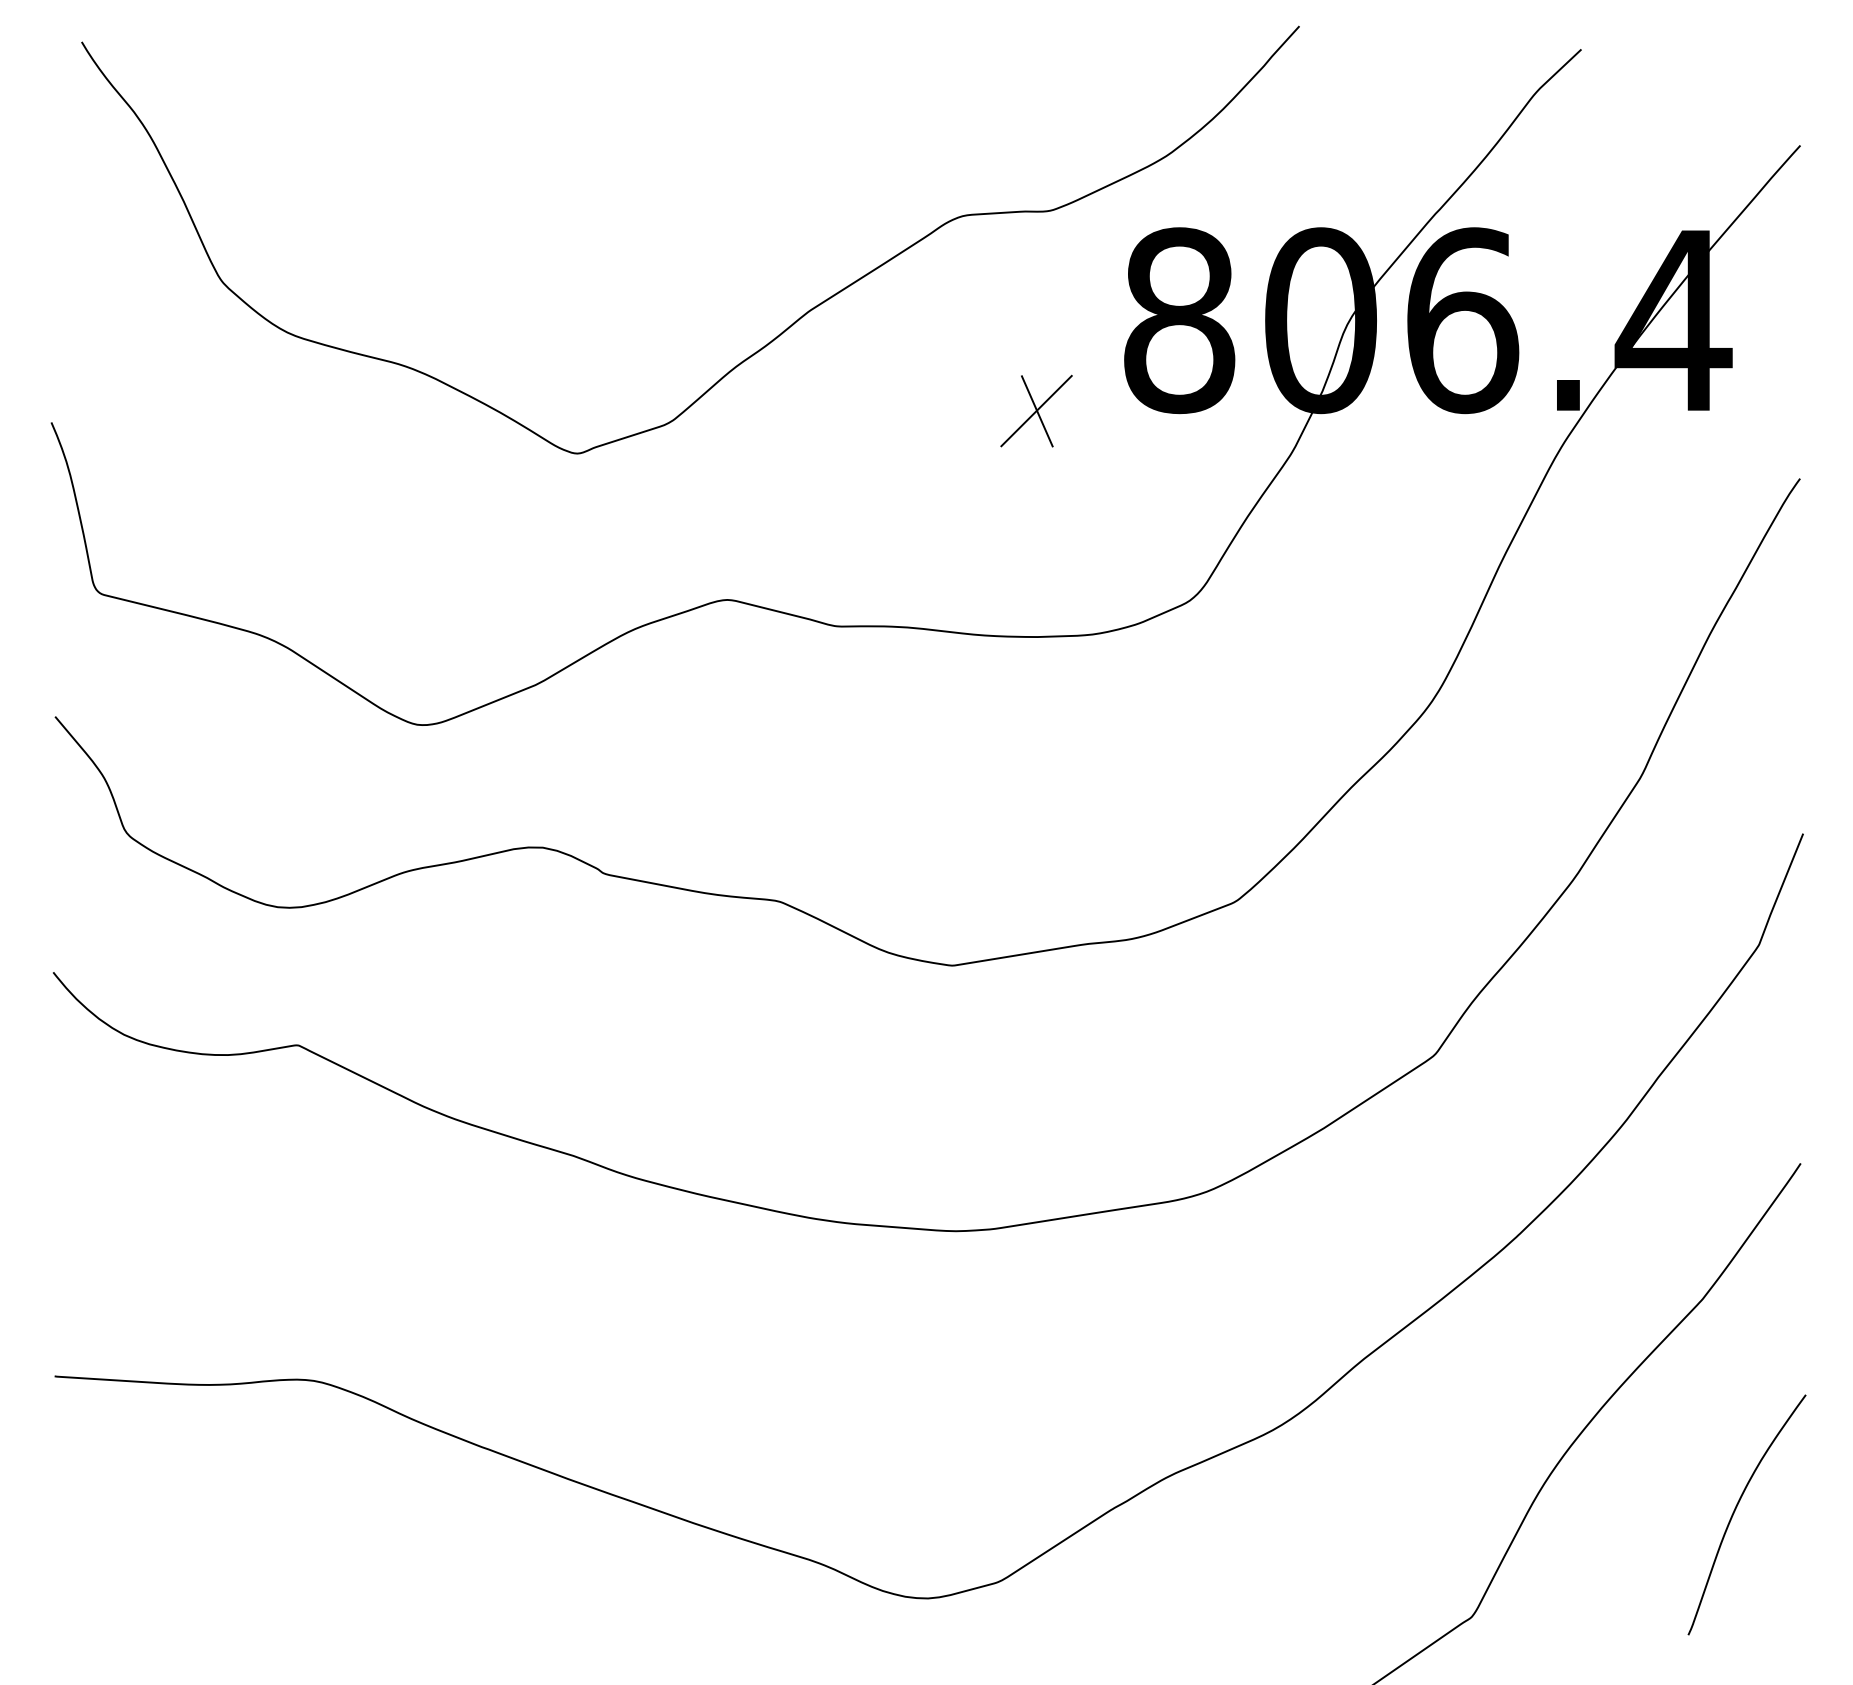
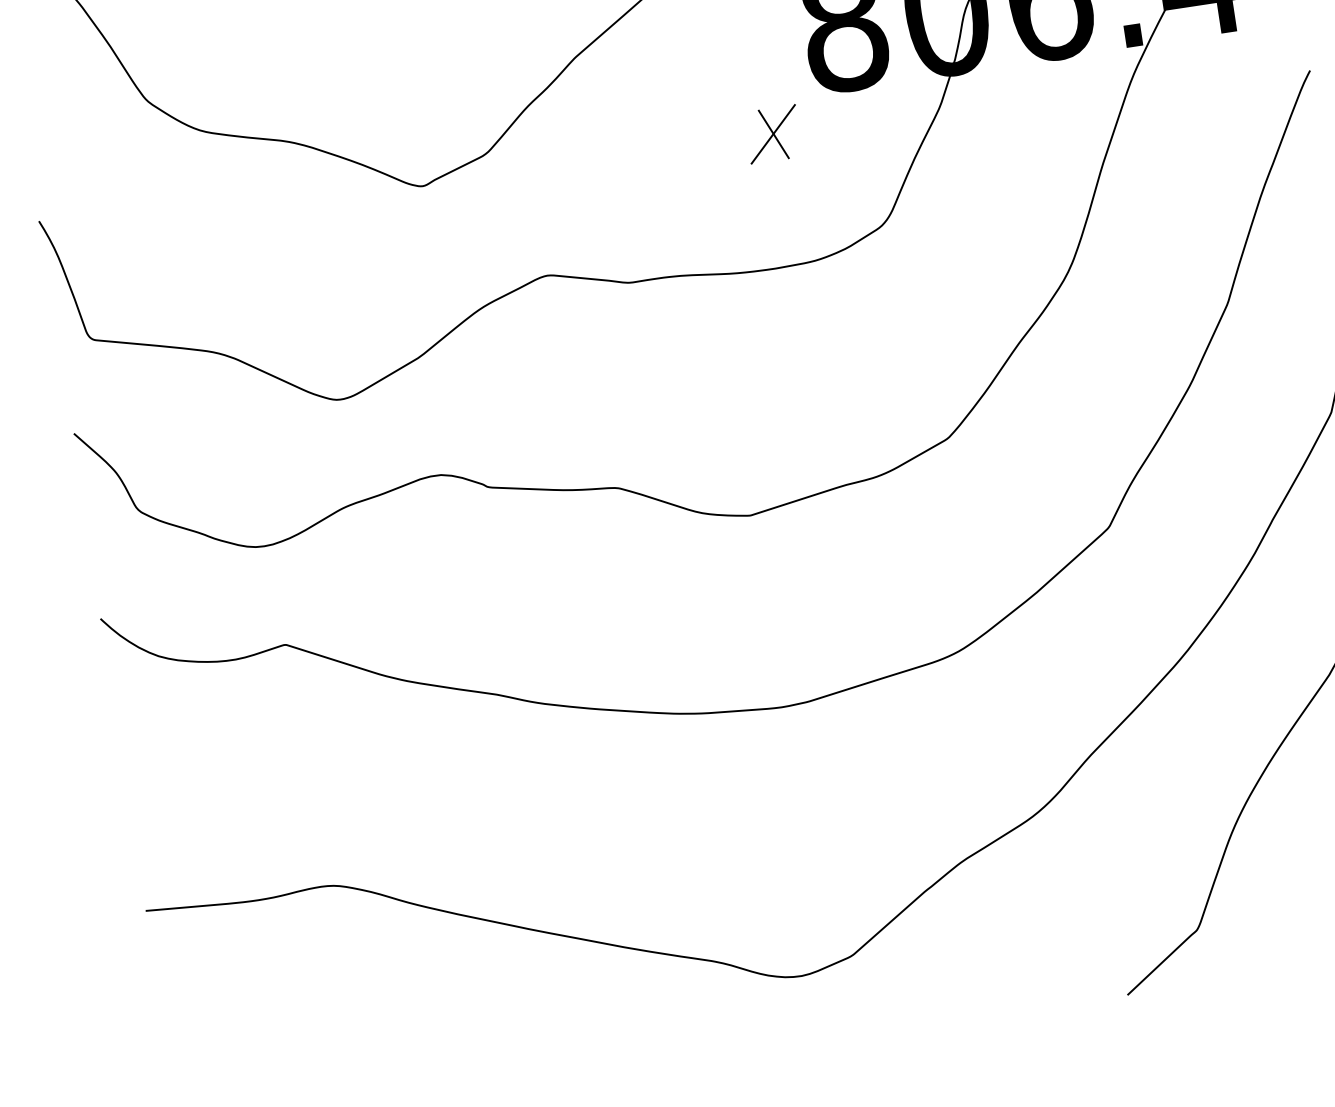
part: (1036, 410) -> (773, 133), moved

